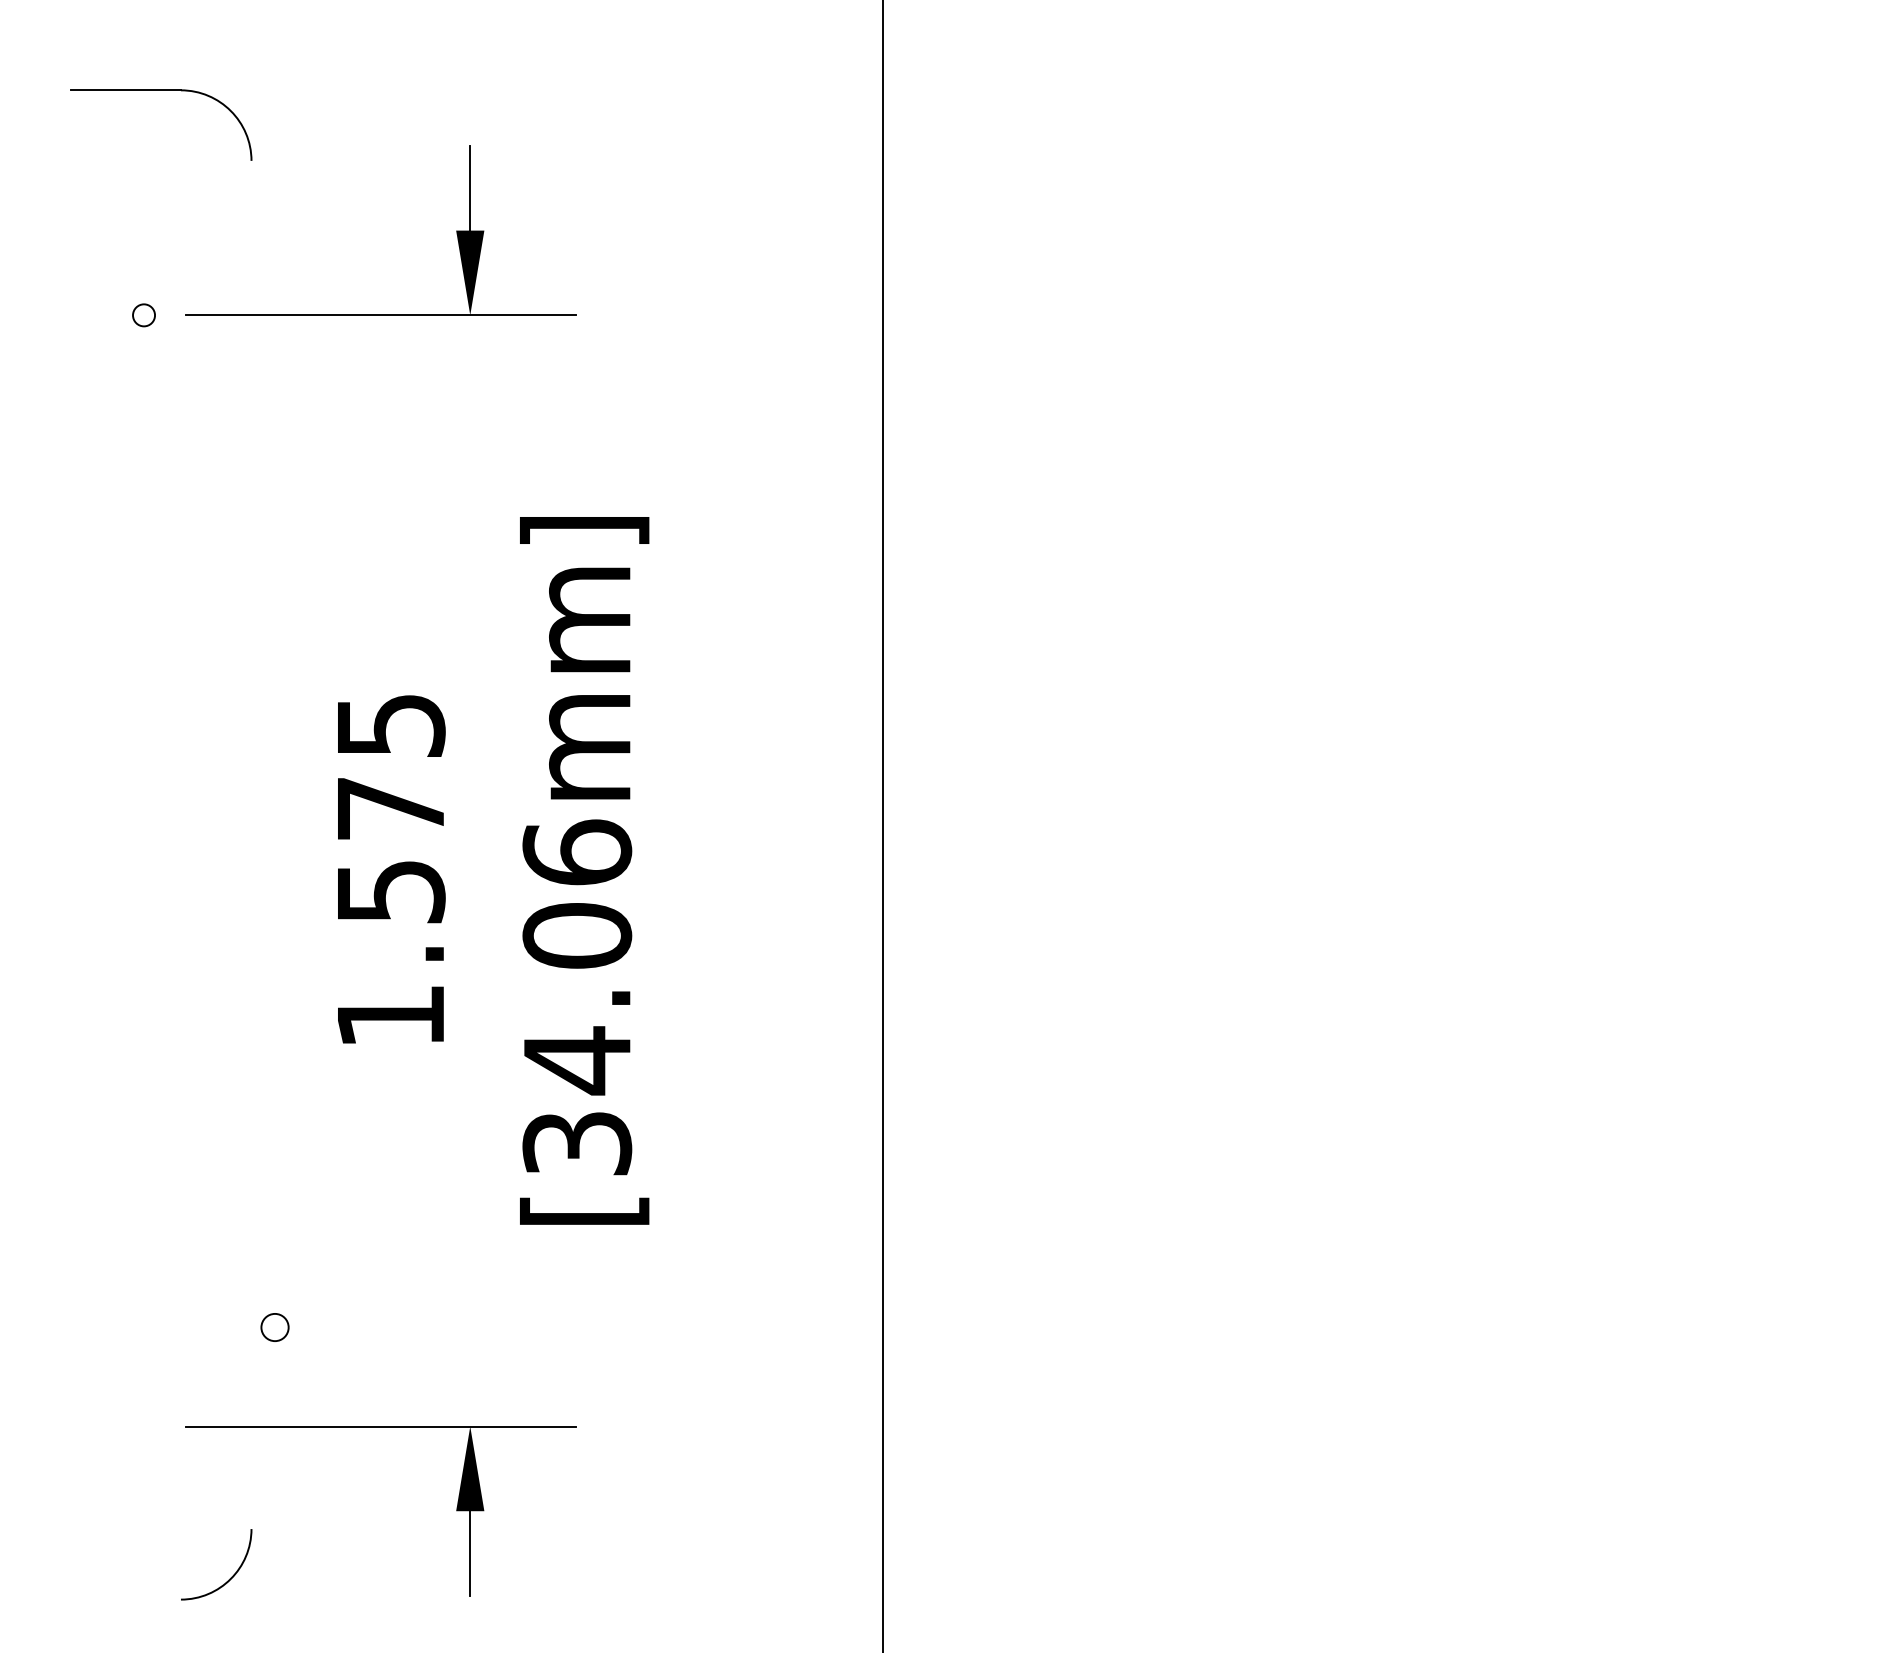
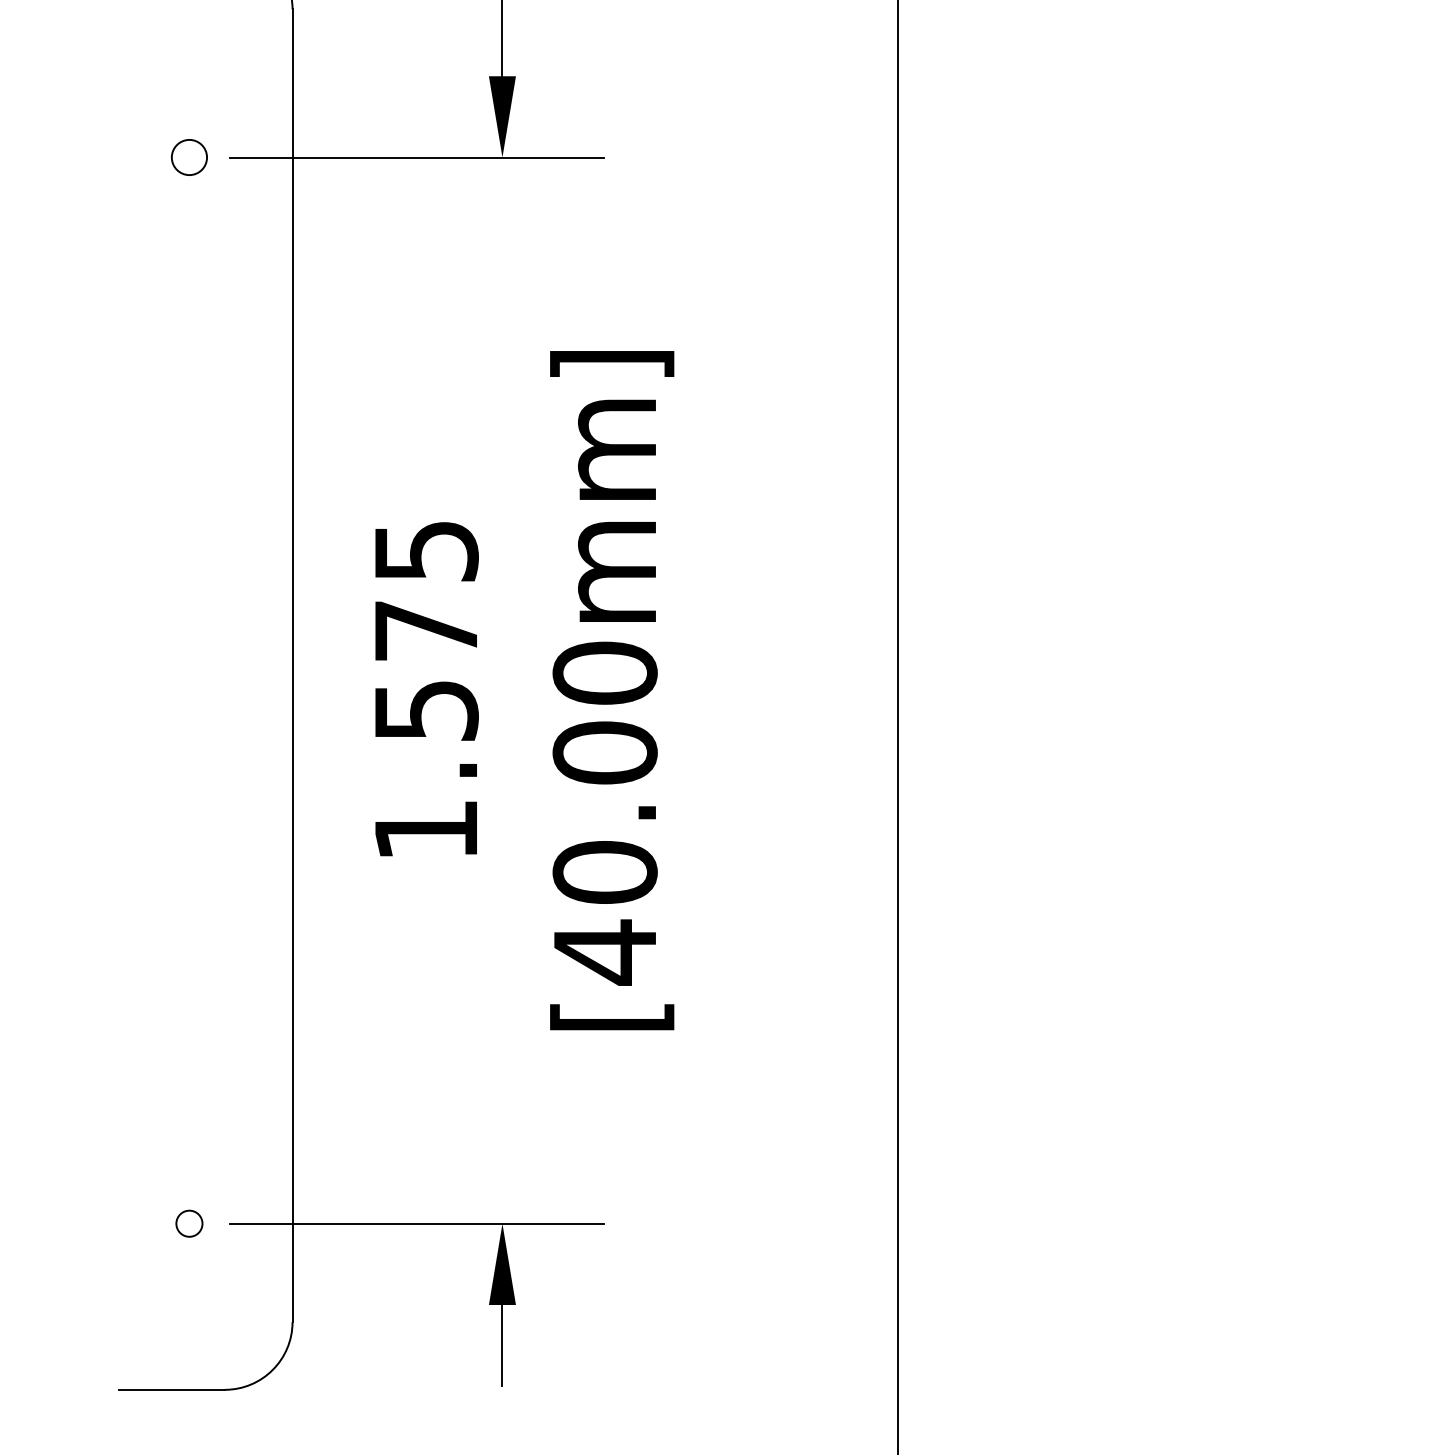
circle: (143, 315) -> (188, 157), size x1.67
line: (251, 844) -> (292, 665), added
text: (577, 998) -> (605, 813), [34.06mm] -> [40.00mm]
circle: (274, 1327) -> (188, 1223), moved
line: (125, 1599) -> (171, 1389), added

